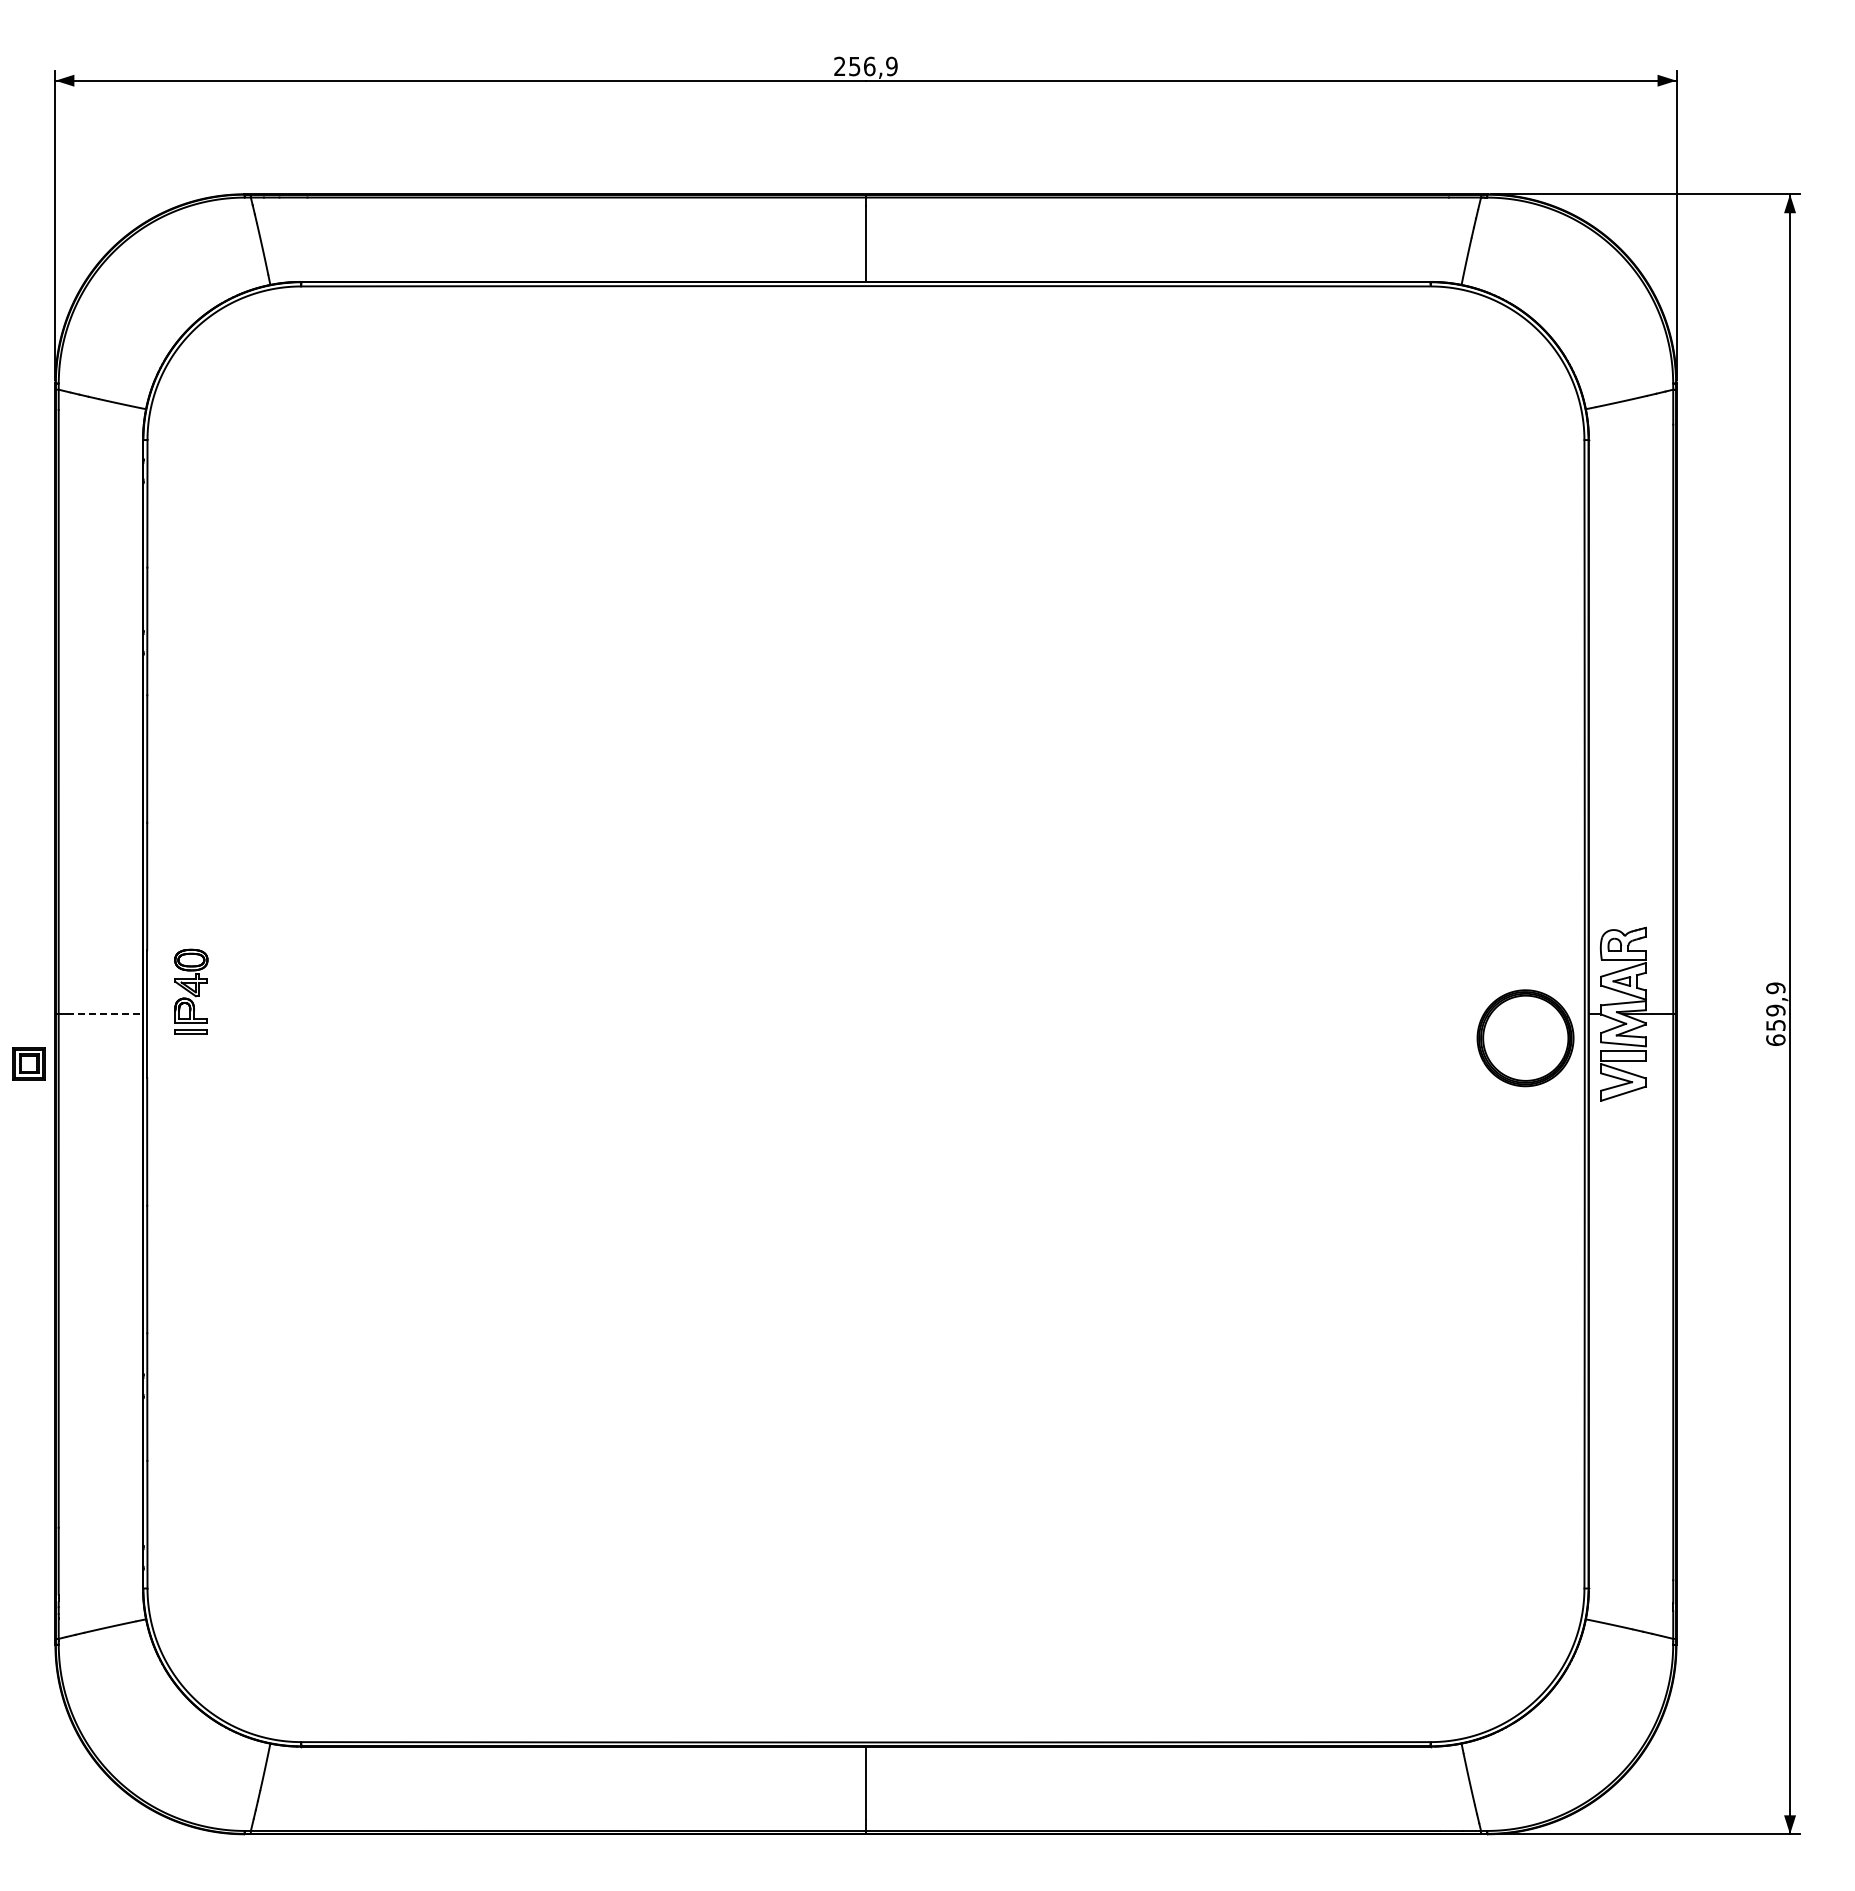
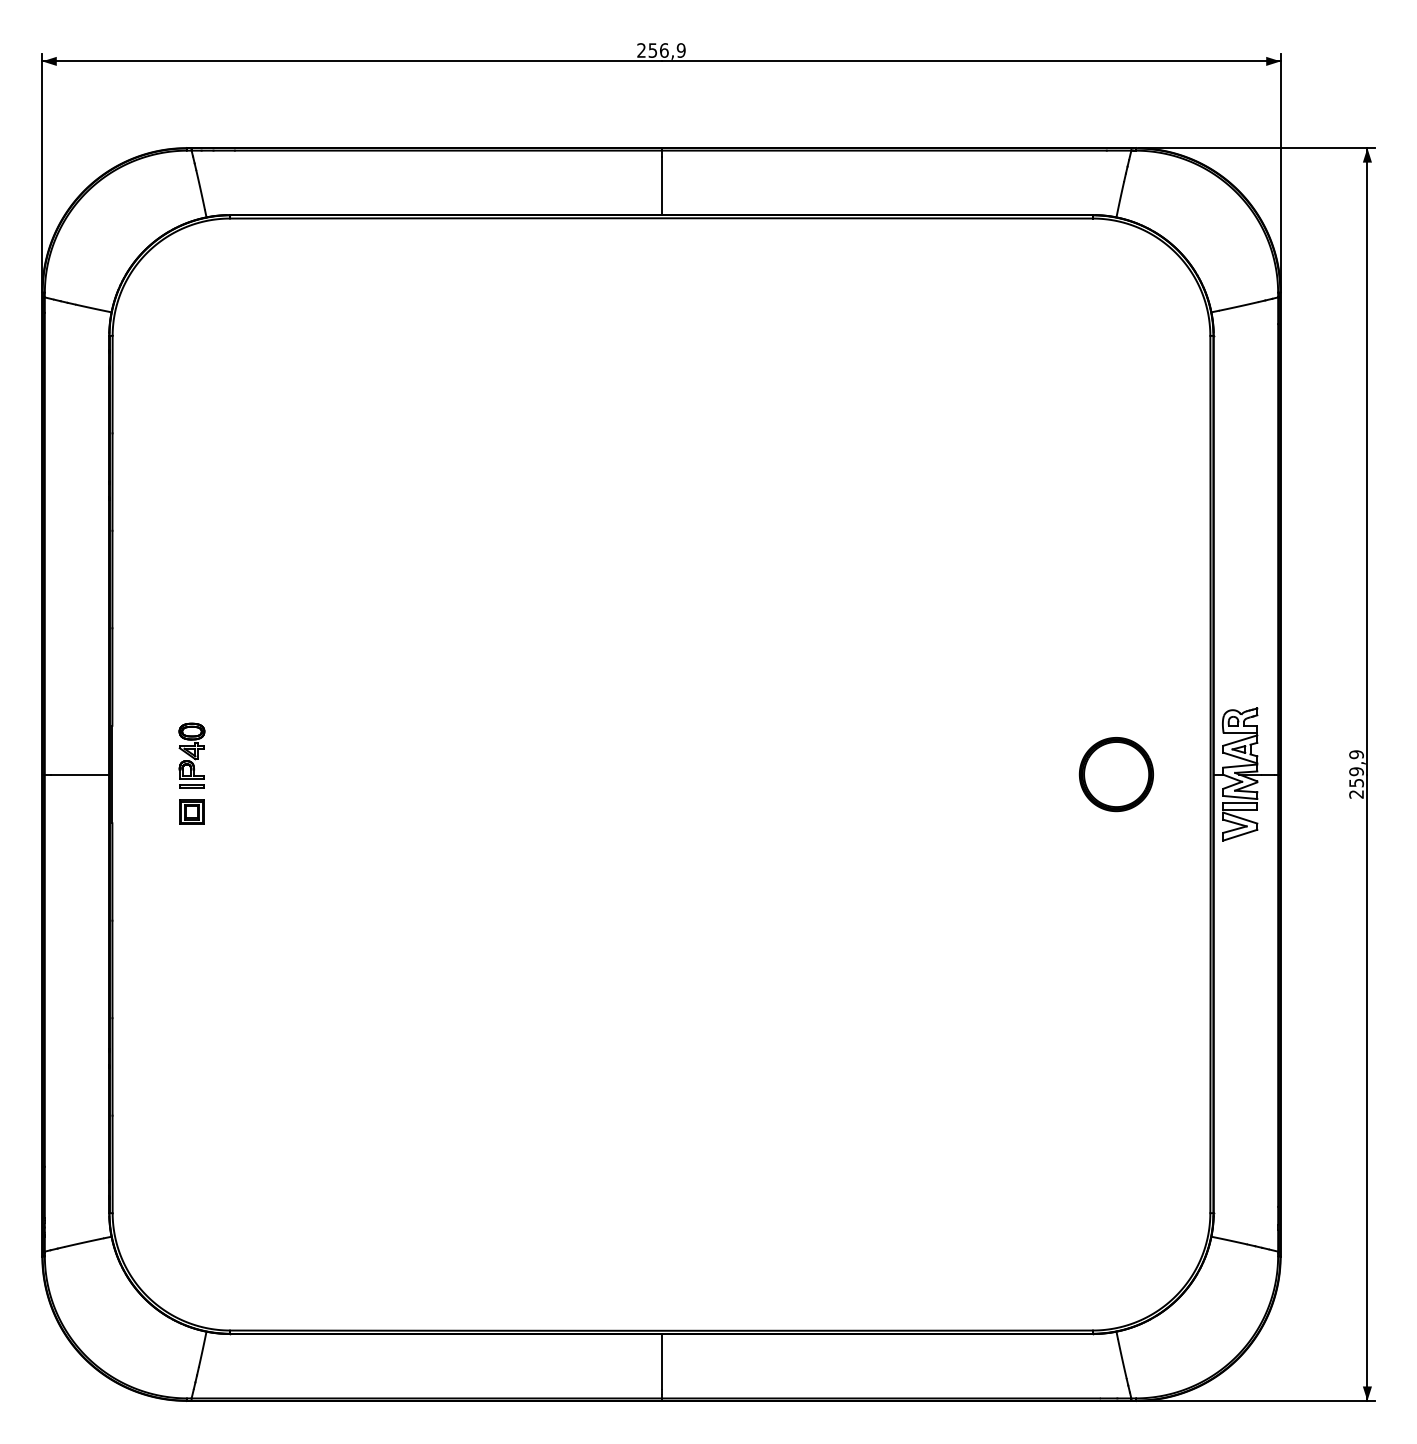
part: (191, 991) -> (192, 755), moved
line: (105, 1014) -> (80, 774), dashed -> solid
part: (1525, 1038) -> (1116, 774), moved
text: (1775, 1039) -> (1356, 793), 659,9 -> 259,9
part: (28, 1063) -> (191, 812), moved

